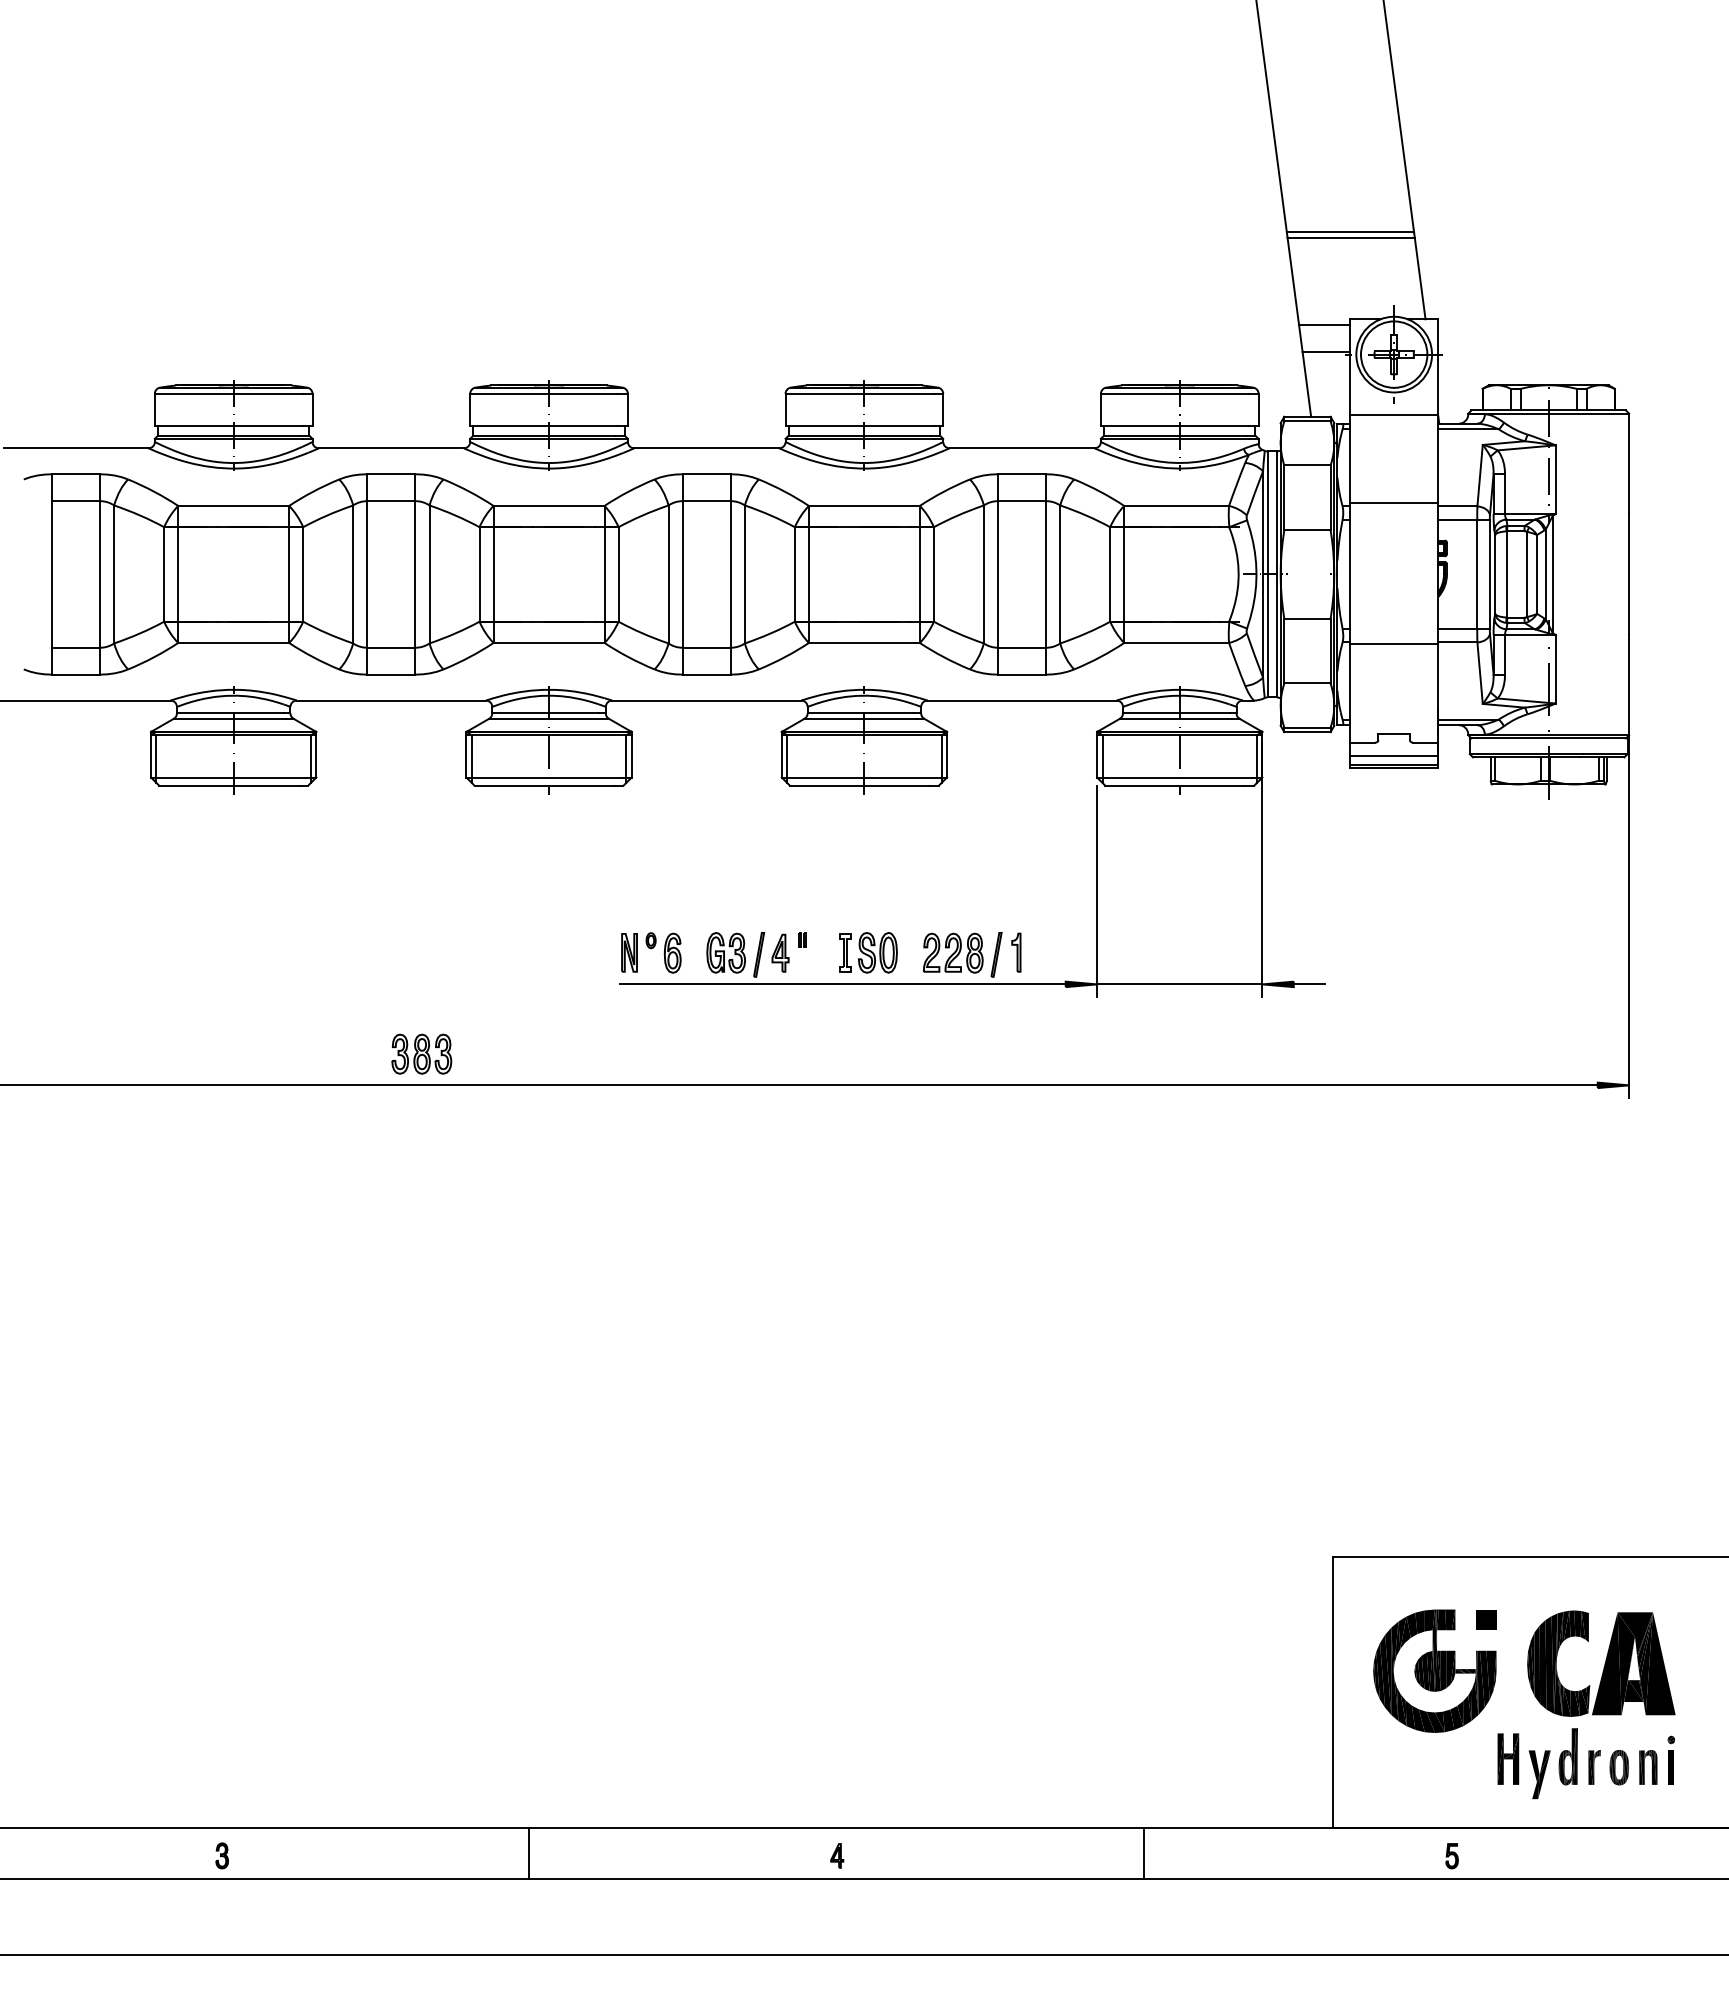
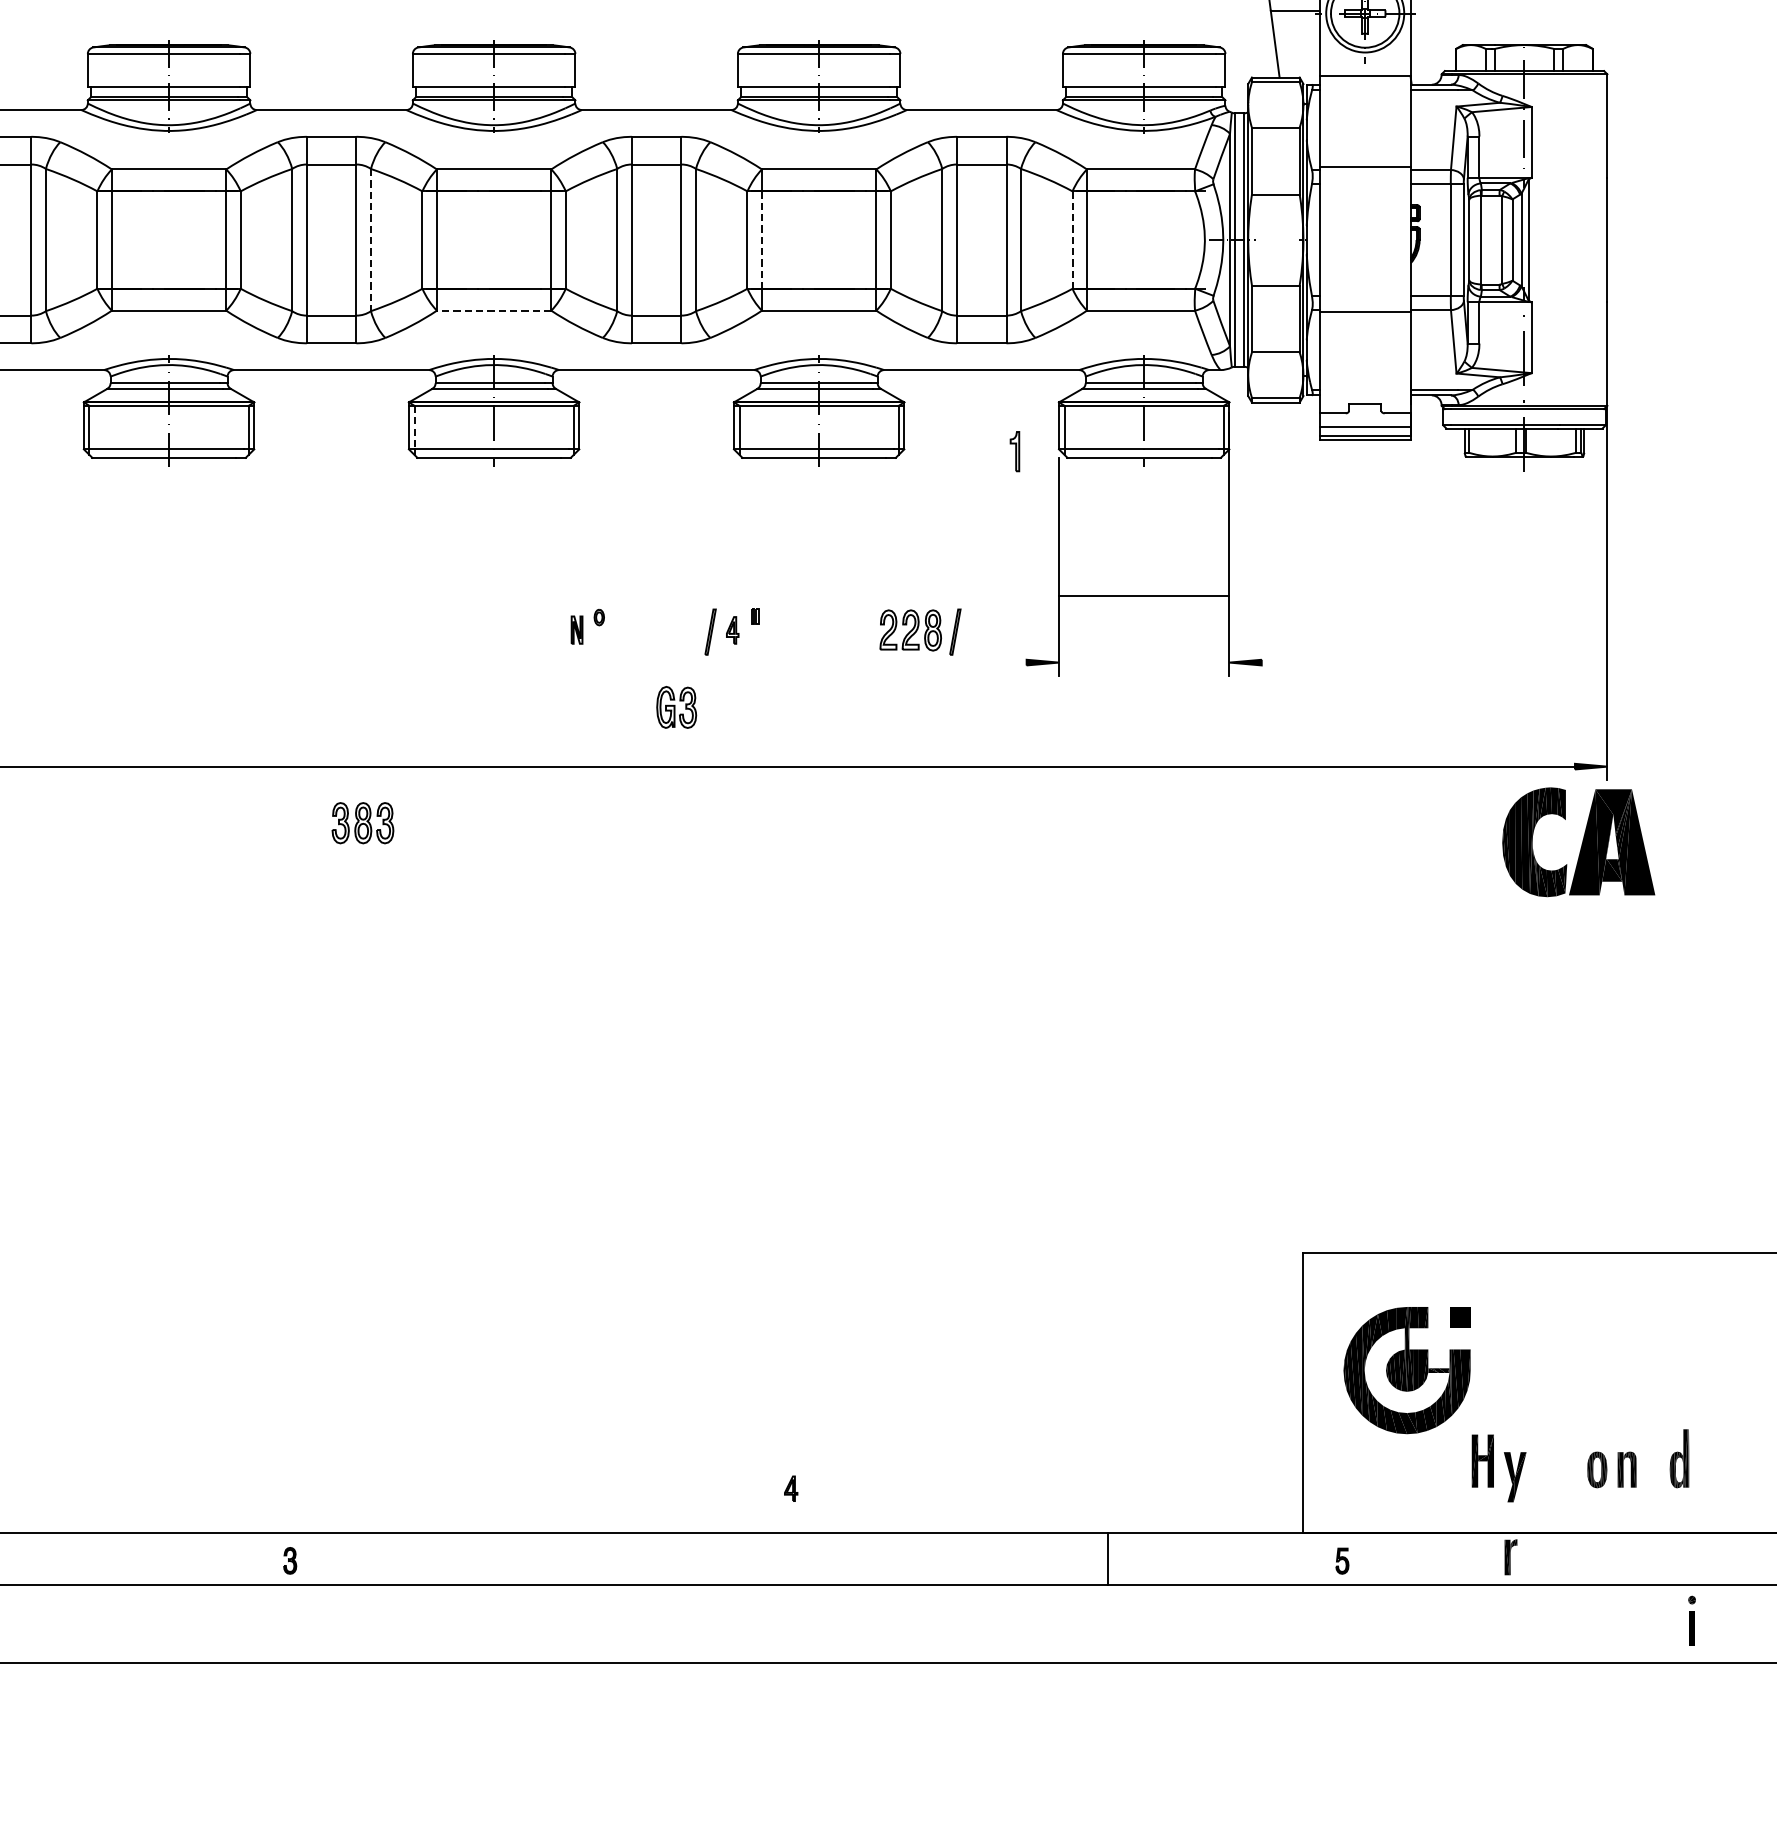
line: (429, 574) -> (370, 240), solid -> dashed
line: (808, 574) -> (761, 240), solid -> dashed
line: (1110, 574) -> (1072, 240), solid -> dashed
line: (548, 642) -> (493, 310), solid -> dashed
line: (471, 756) -> (414, 427), solid -> dashed
part: (629, 952) -> (577, 629), size x0.7
part: (672, 952) -> (621, 629), removed
part: (725, 952) -> (675, 707), moved
part: (780, 952) -> (732, 629), size x0.7
part: (868, 952) -> (823, 629), removed
part: (1016, 952) -> (1015, 451), moved
line: (842, 984) -> (796, 662), removed
line: (1179, 984) -> (1143, 595), moved
line: (1309, 984) -> (1277, 662), removed
part: (421, 1053) -> (362, 822), moved
part: (1601, 1663) -> (1578, 842), moved
part: (1567, 1756) -> (1678, 1458), moved
part: (1670, 1759) -> (1691, 1620), moved
part: (1594, 1767) -> (1510, 1557), moved
line: (529, 1853) -> (473, 1558), removed
part: (221, 1855) -> (289, 1560), moved
part: (837, 1855) -> (791, 1488), moved
part: (1451, 1856) -> (1341, 1561), moved

